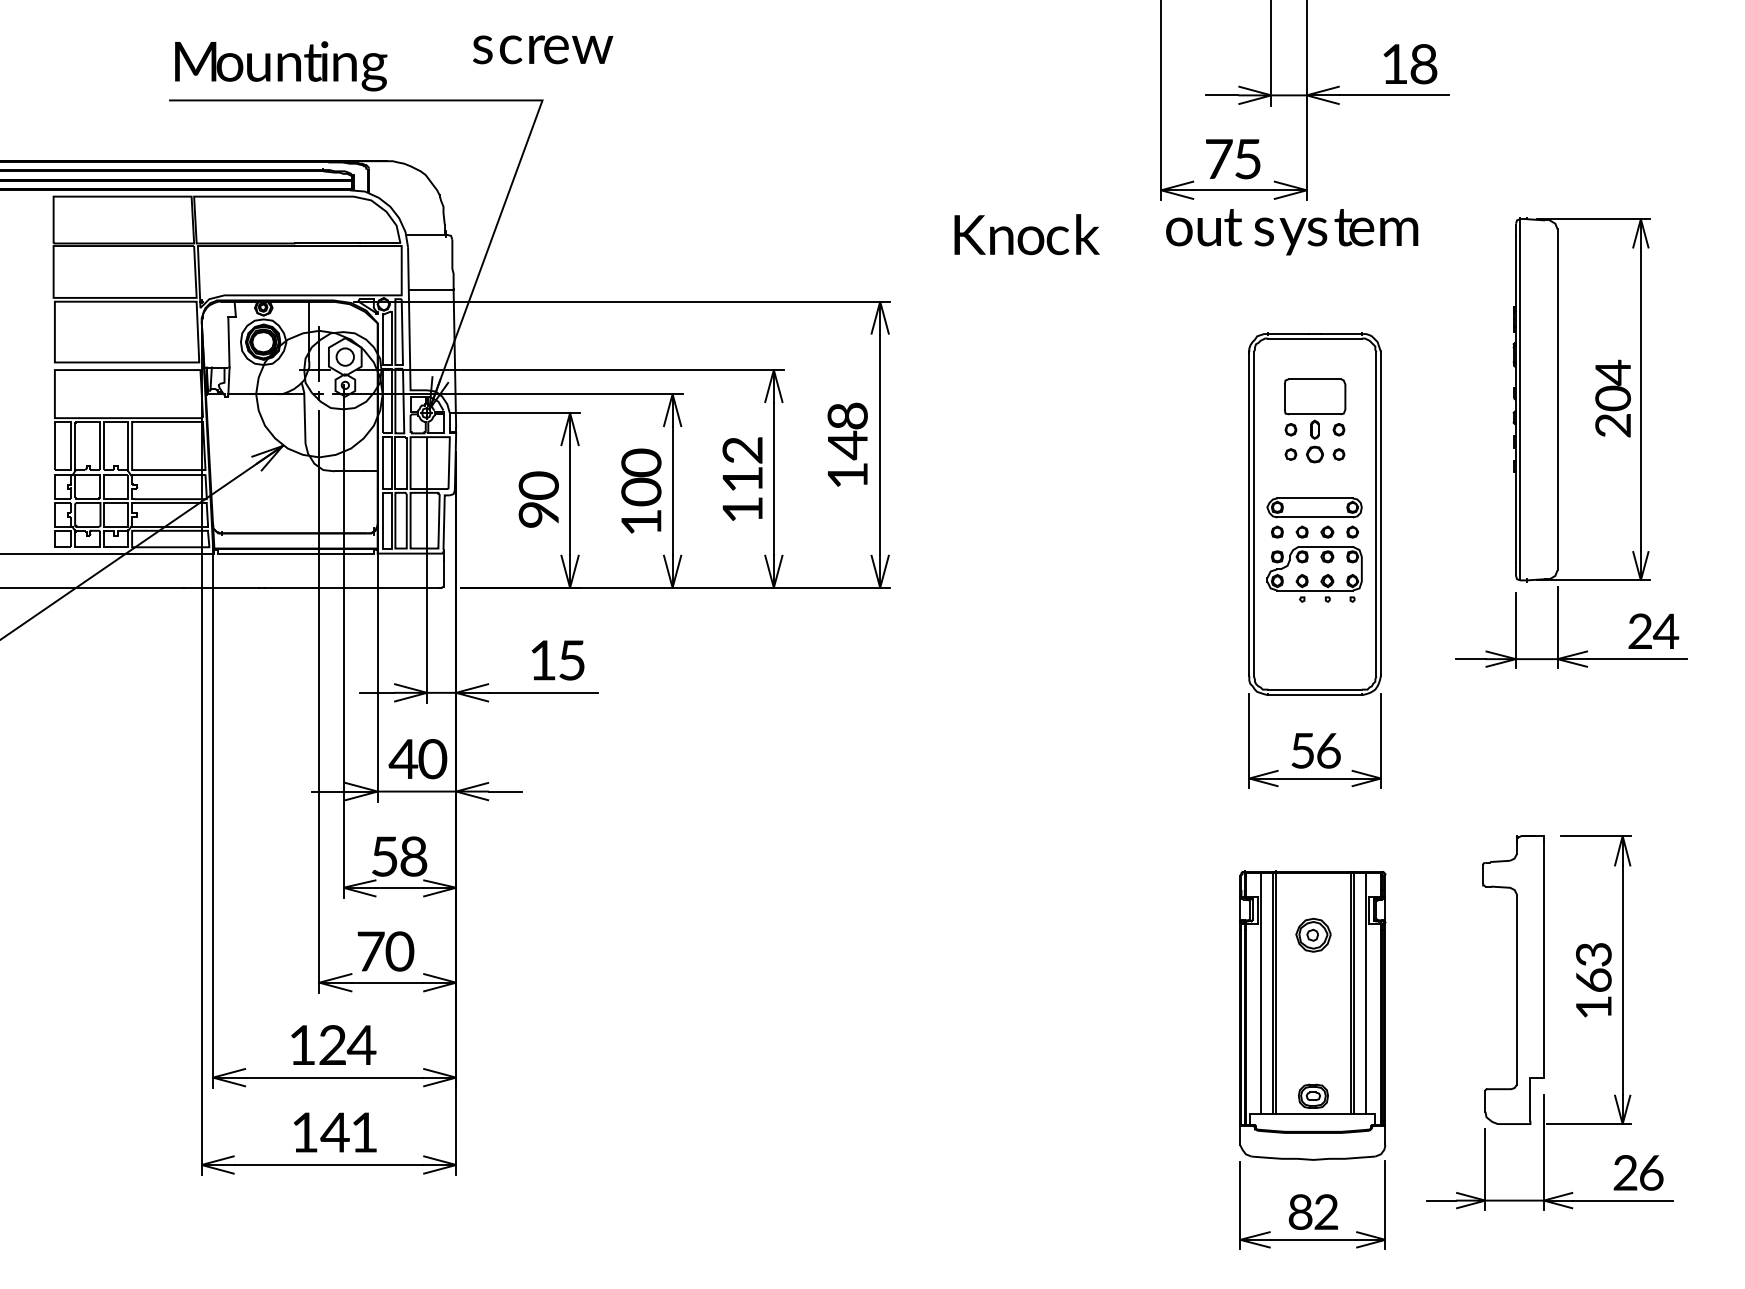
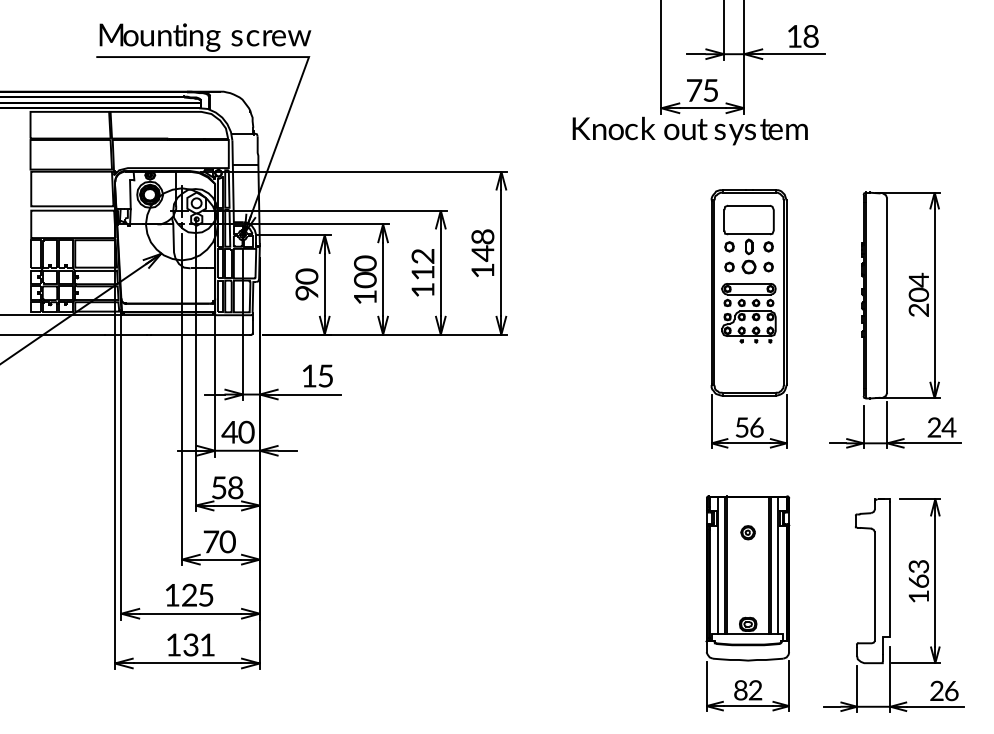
text: (543, 50) -> (271, 38), moved
text: (1026, 234) -> (613, 128), moved
part: (1314, 420) -> (748, 239), size x1.43
part: (1572, 441) -> (895, 319), moved
part: (1312, 935) -> (747, 532), size x0.71
part: (1549, 1022) -> (893, 605), moved
text: (360, 1045) -> (205, 595), 4 -> 5
text: (334, 1131) -> (190, 644), 4 -> 3

